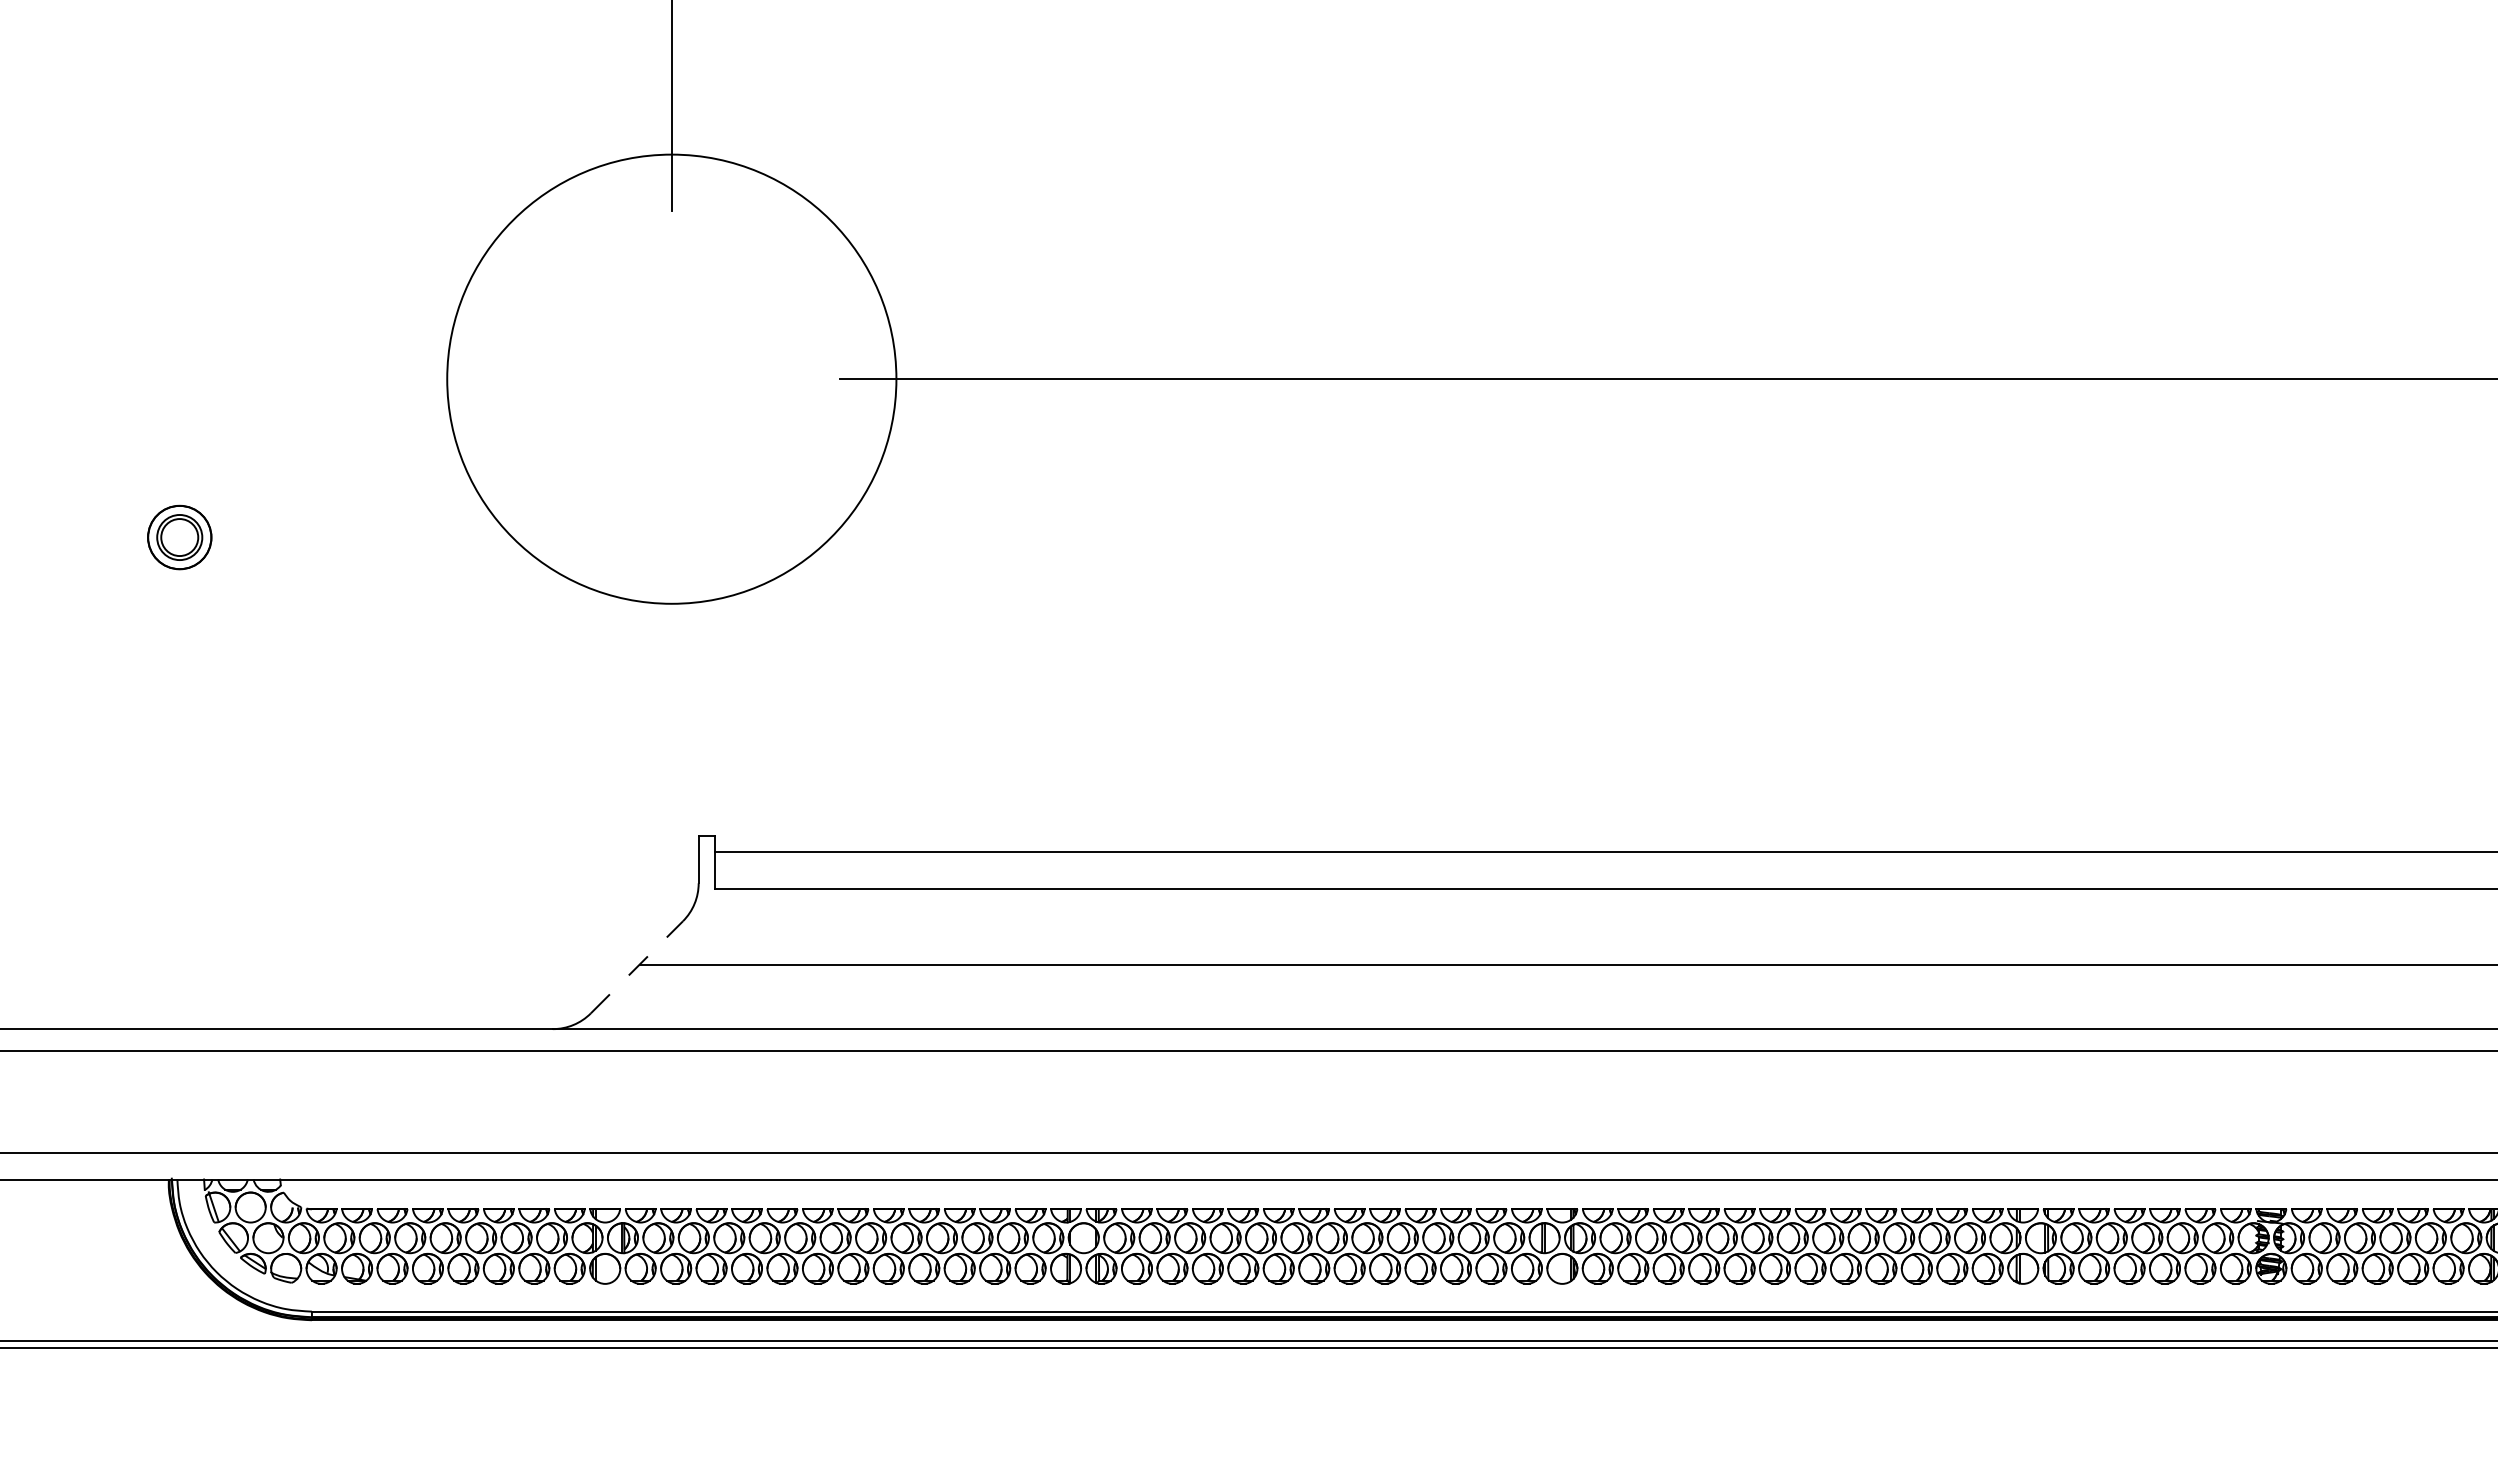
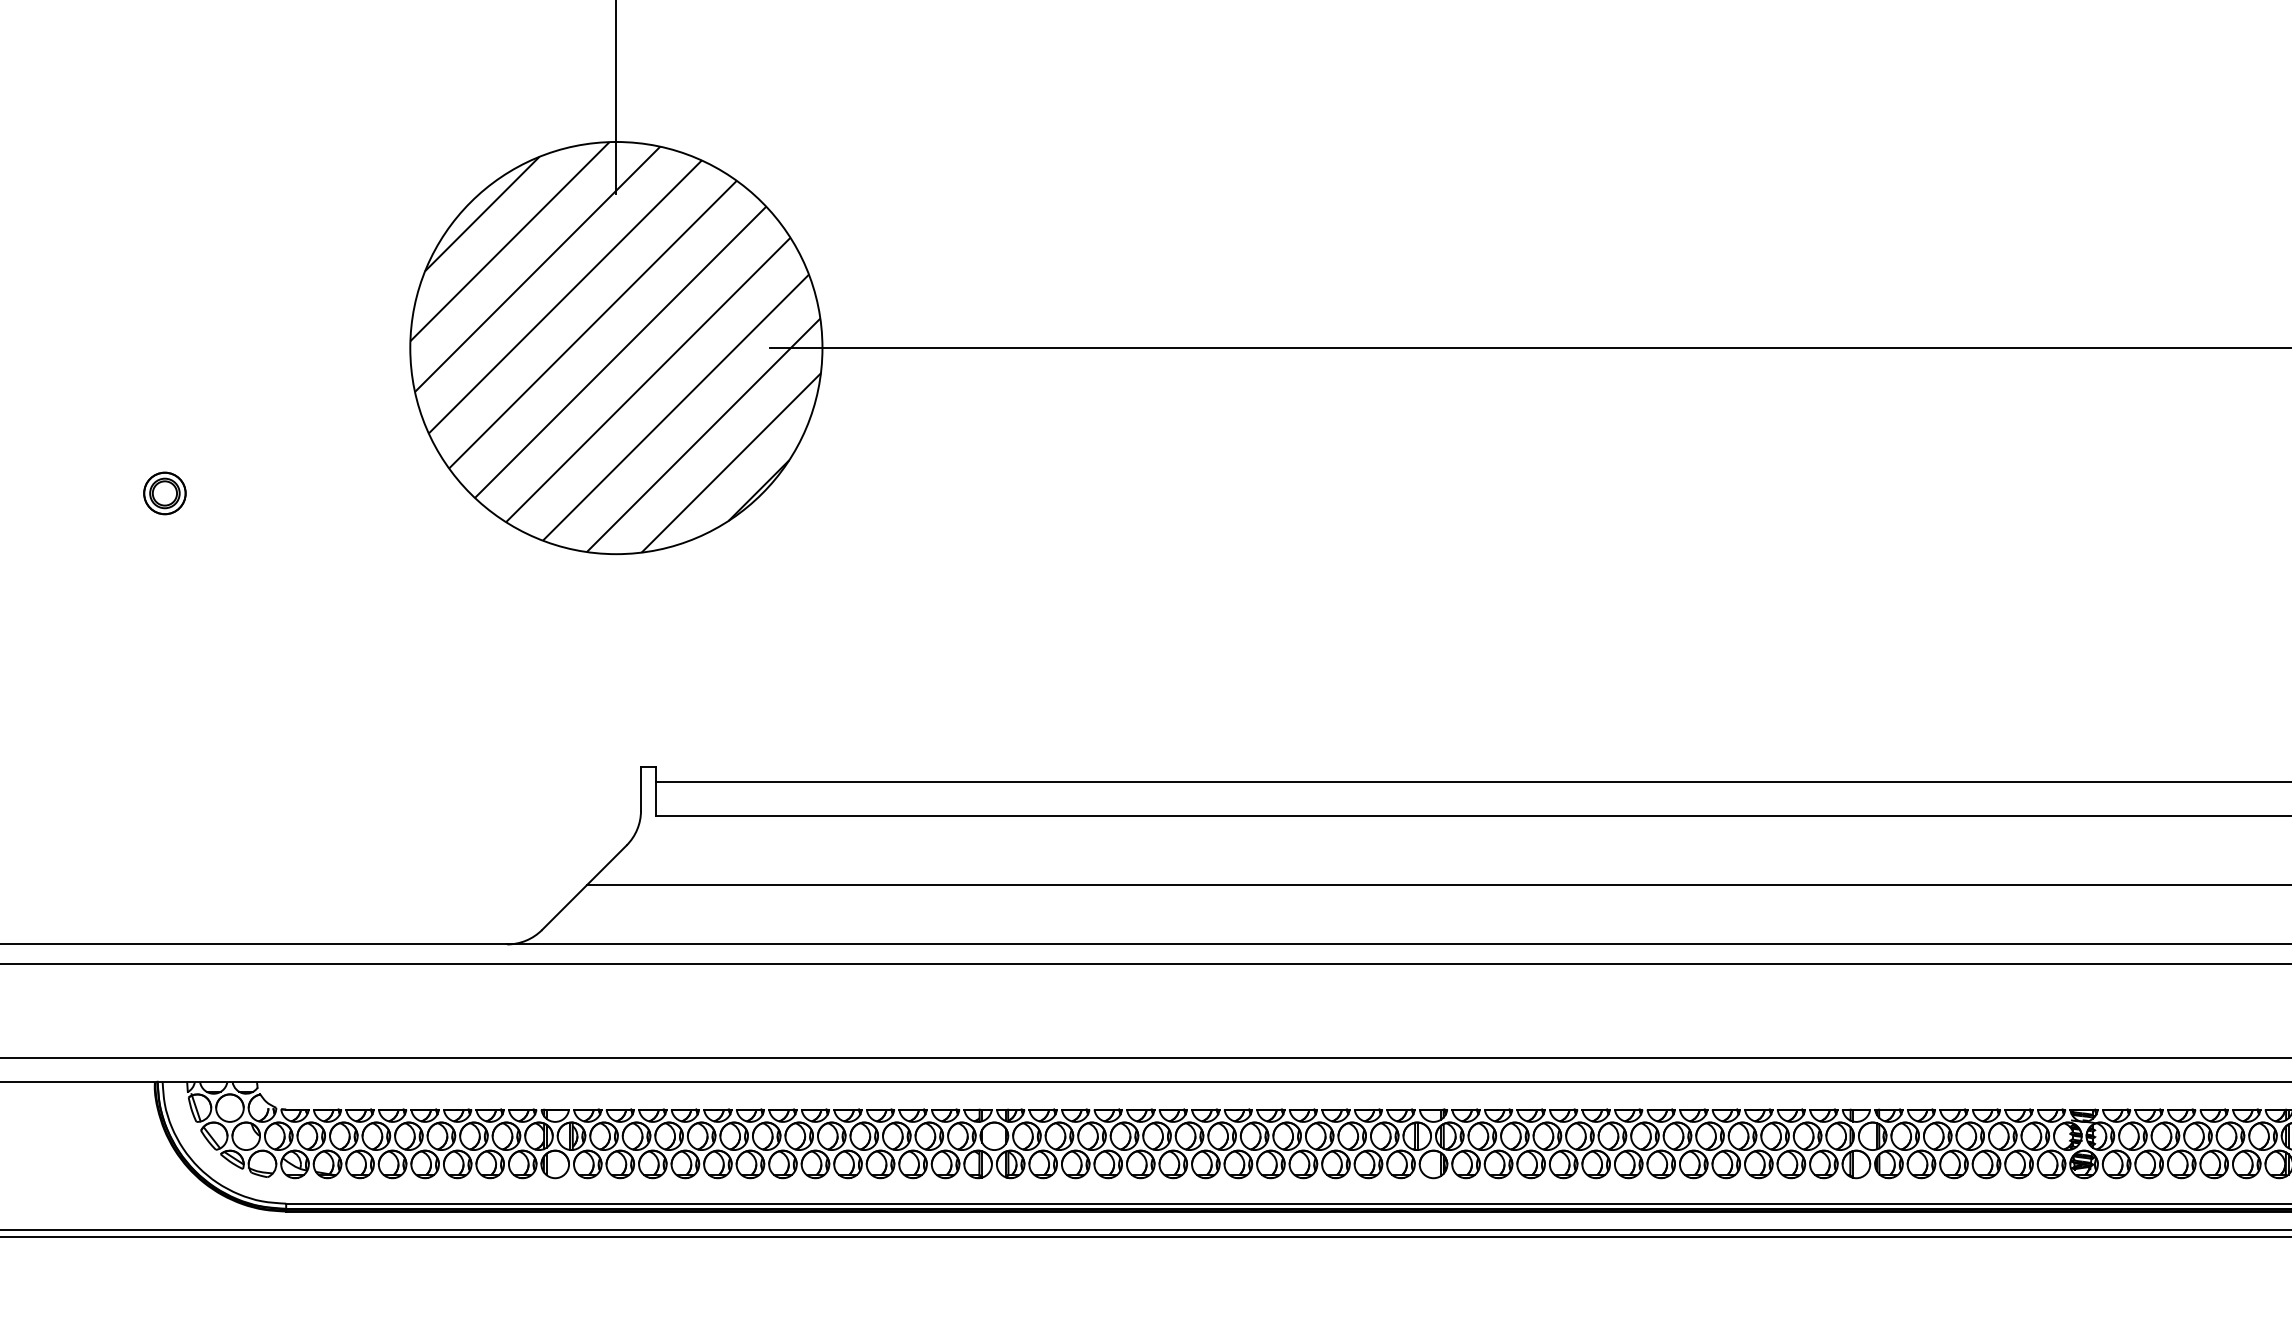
hatch: (670, 378) -> (615, 347), added
part: (179, 537) -> (164, 493), size x0.71
line: (637, 967) -> (584, 887), dashed -> solid

